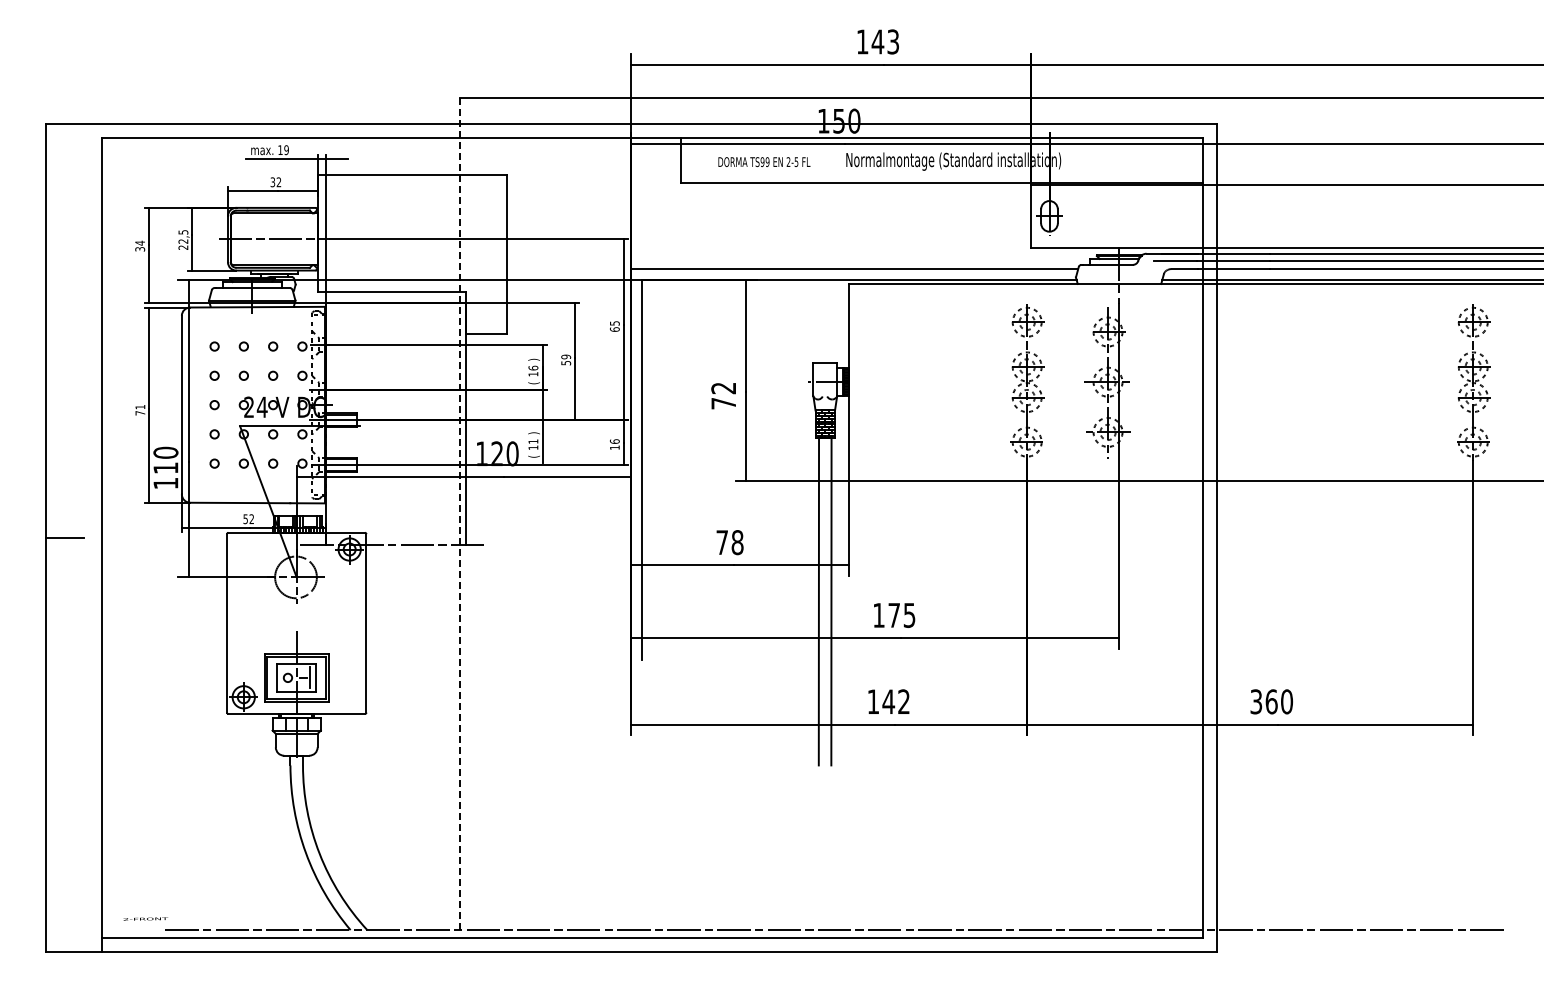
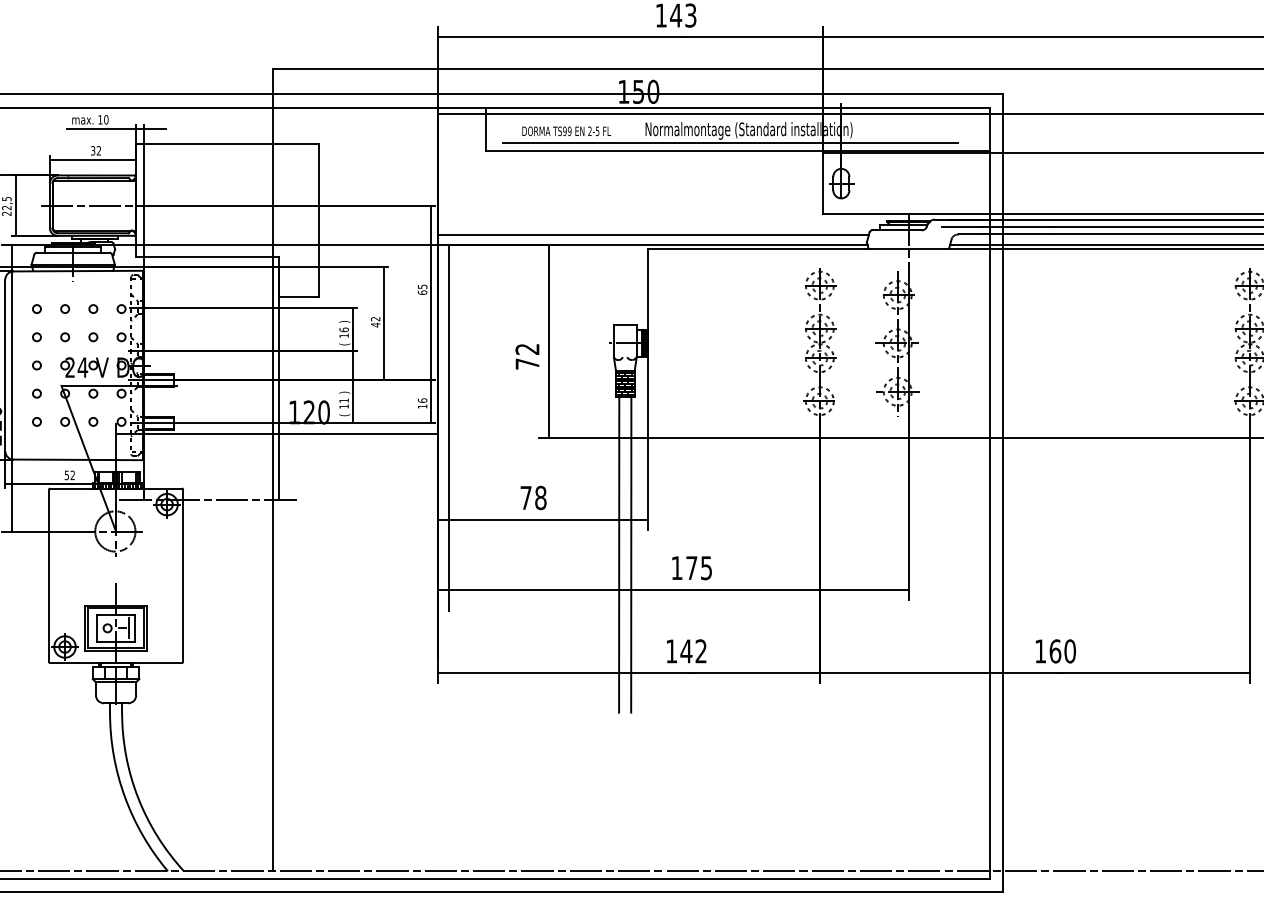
text: (286, 150) -> (106, 120), 19 -> 10
line: (934, 174) -> (730, 143), added
text: (566, 359) -> (375, 321), 59 -> 42
line: (459, 513) -> (272, 469), dashed -> solid
text: (1256, 701) -> (1040, 651), 360 -> 160

